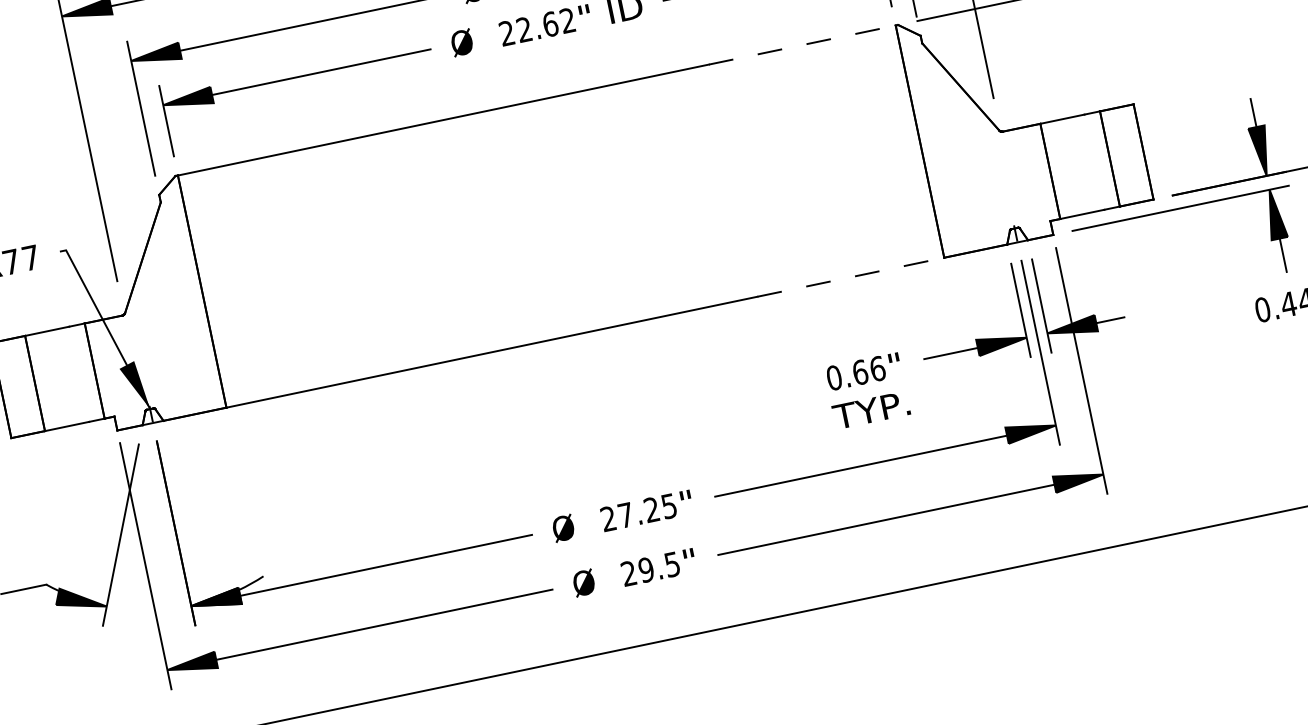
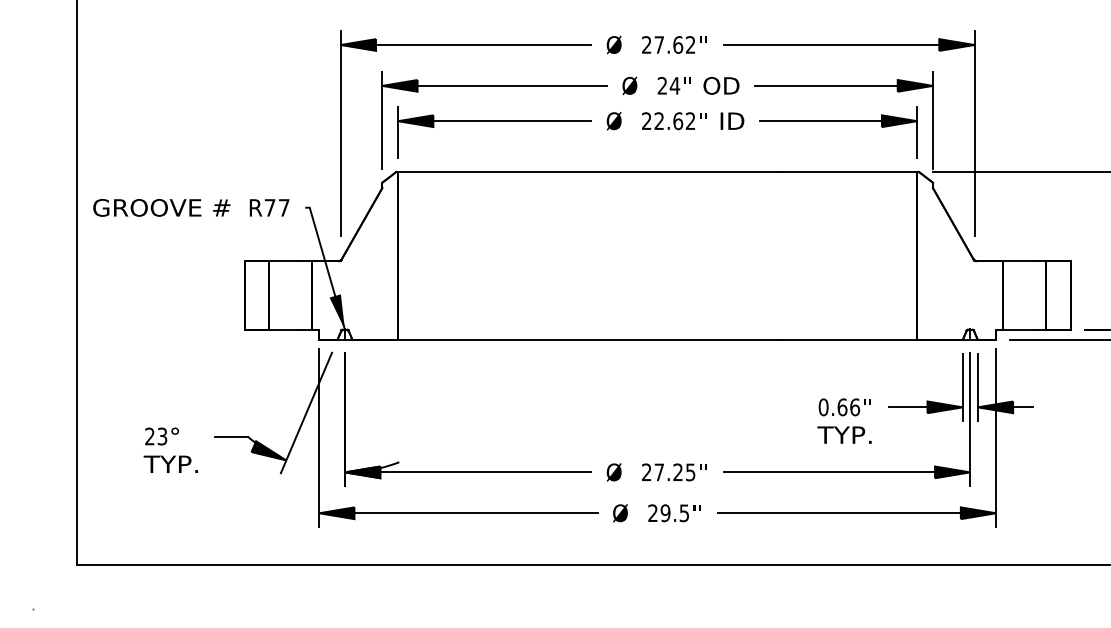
line: (802, 45) -> (849, 172), dashed -> solid
line: (850, 276) -> (849, 339), dashed -> solid

